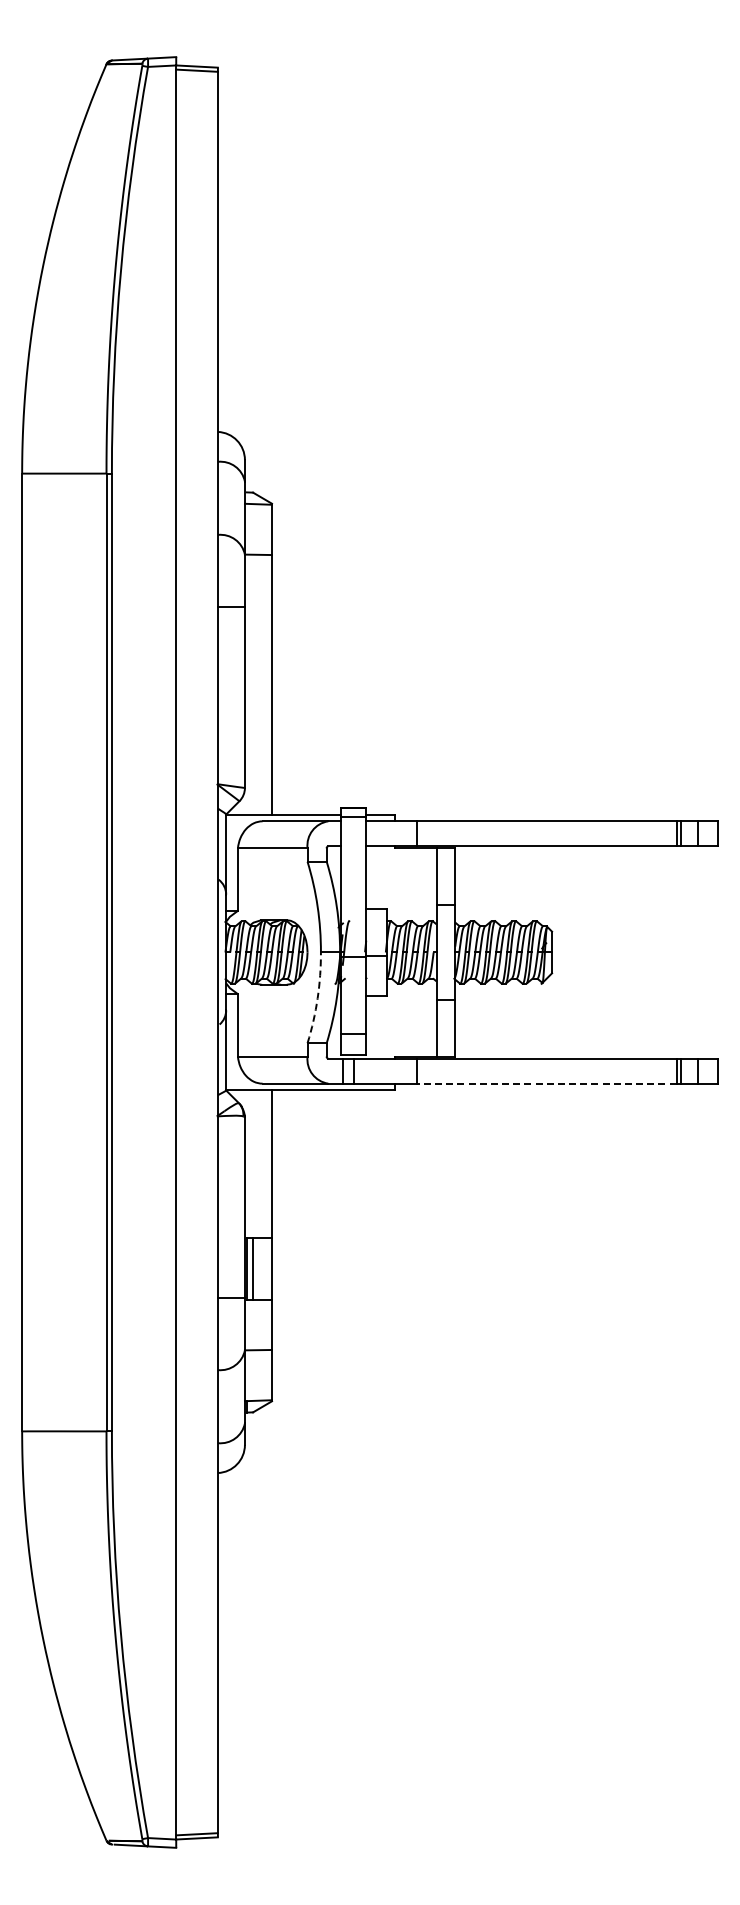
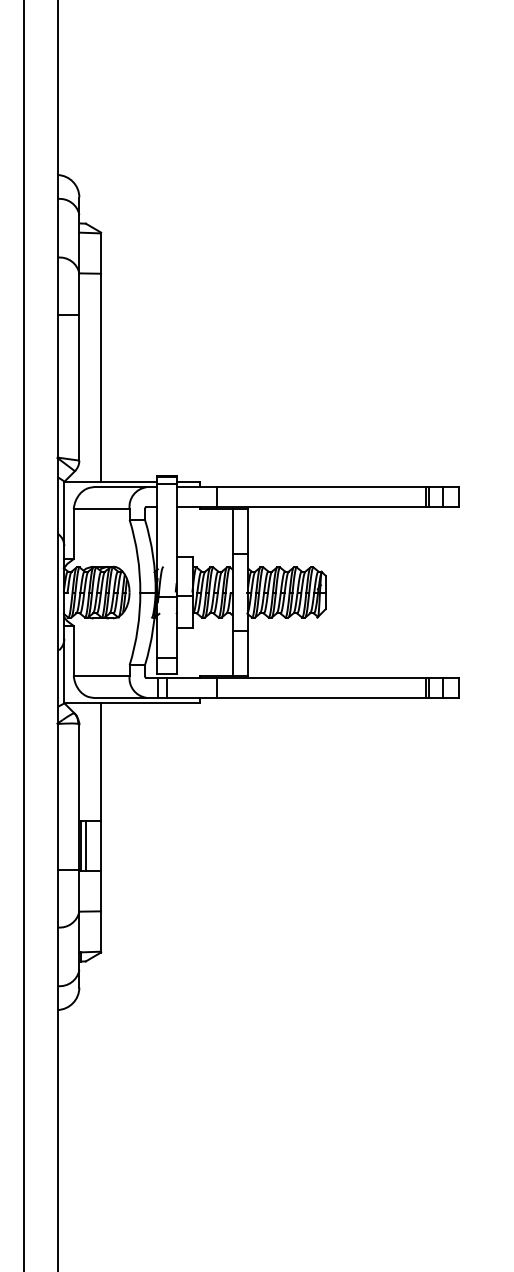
arc: (317, 998) -> (137, 629), dashed -> solid
line: (546, 1083) -> (321, 697), dashed -> solid

